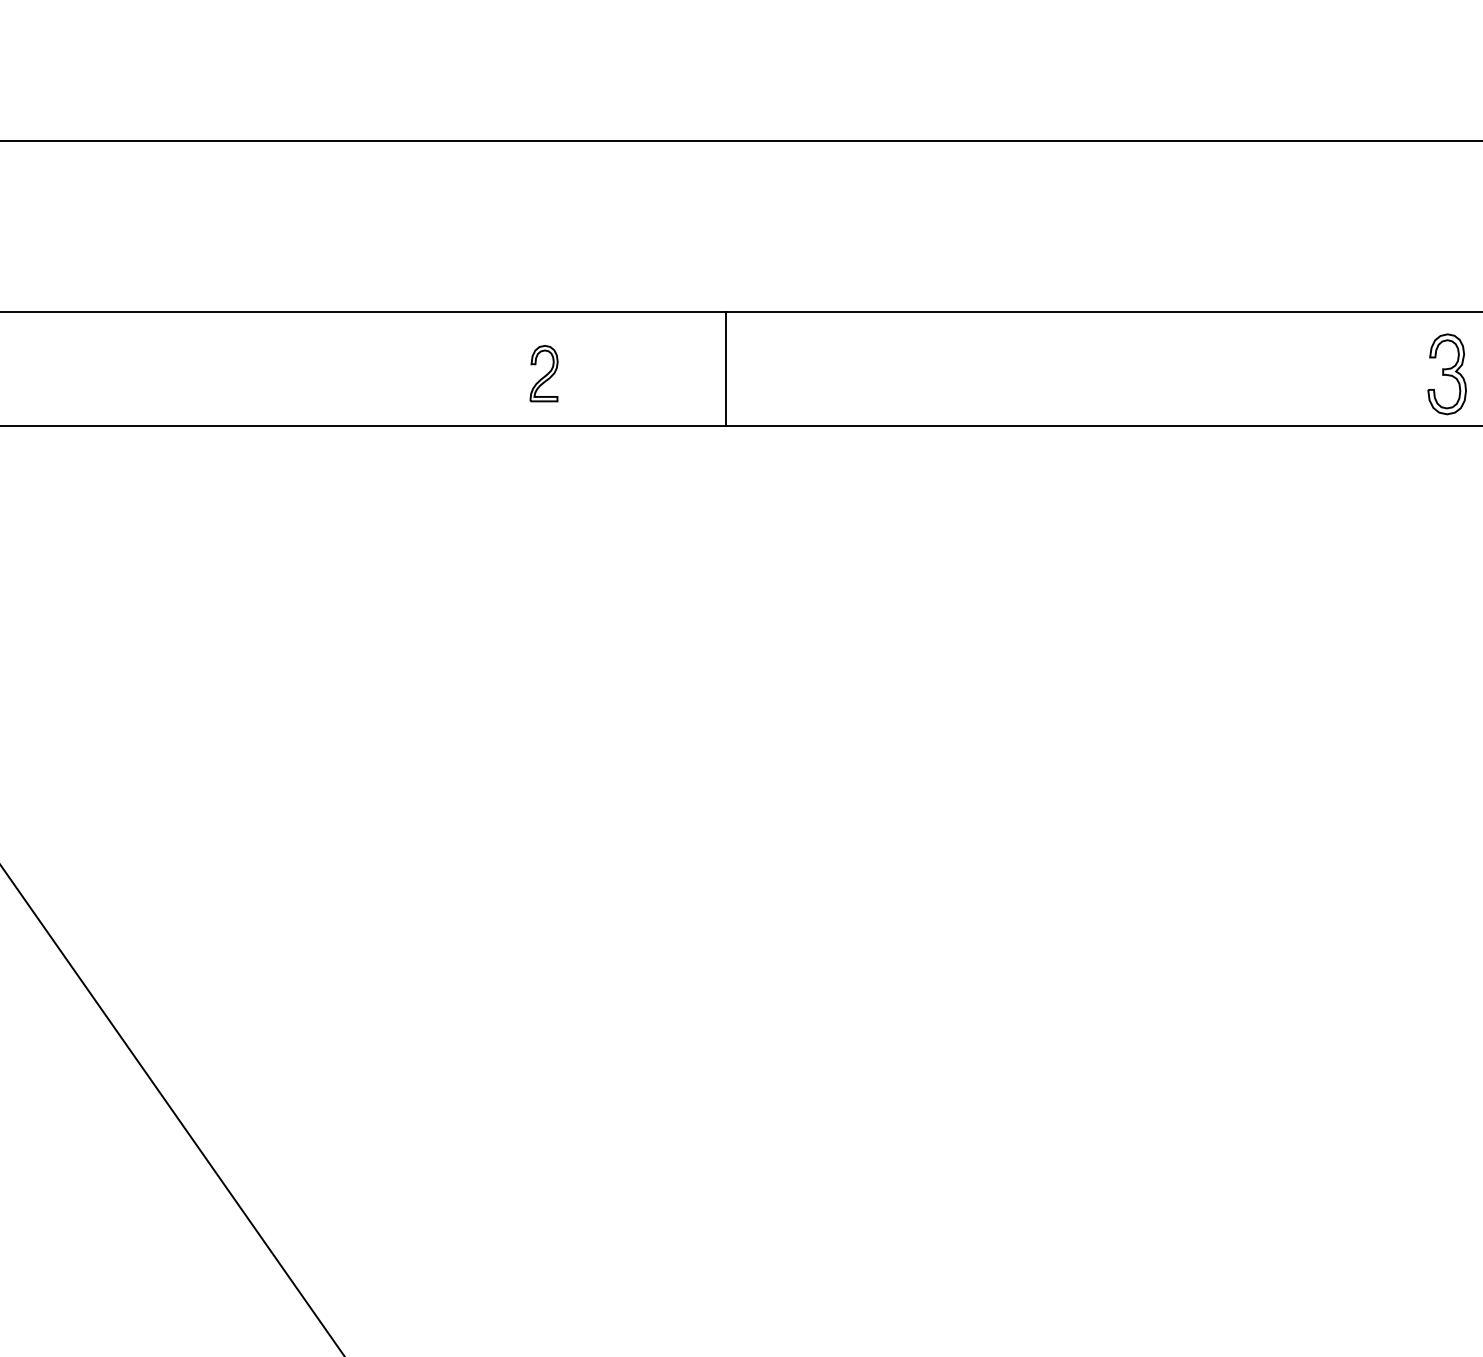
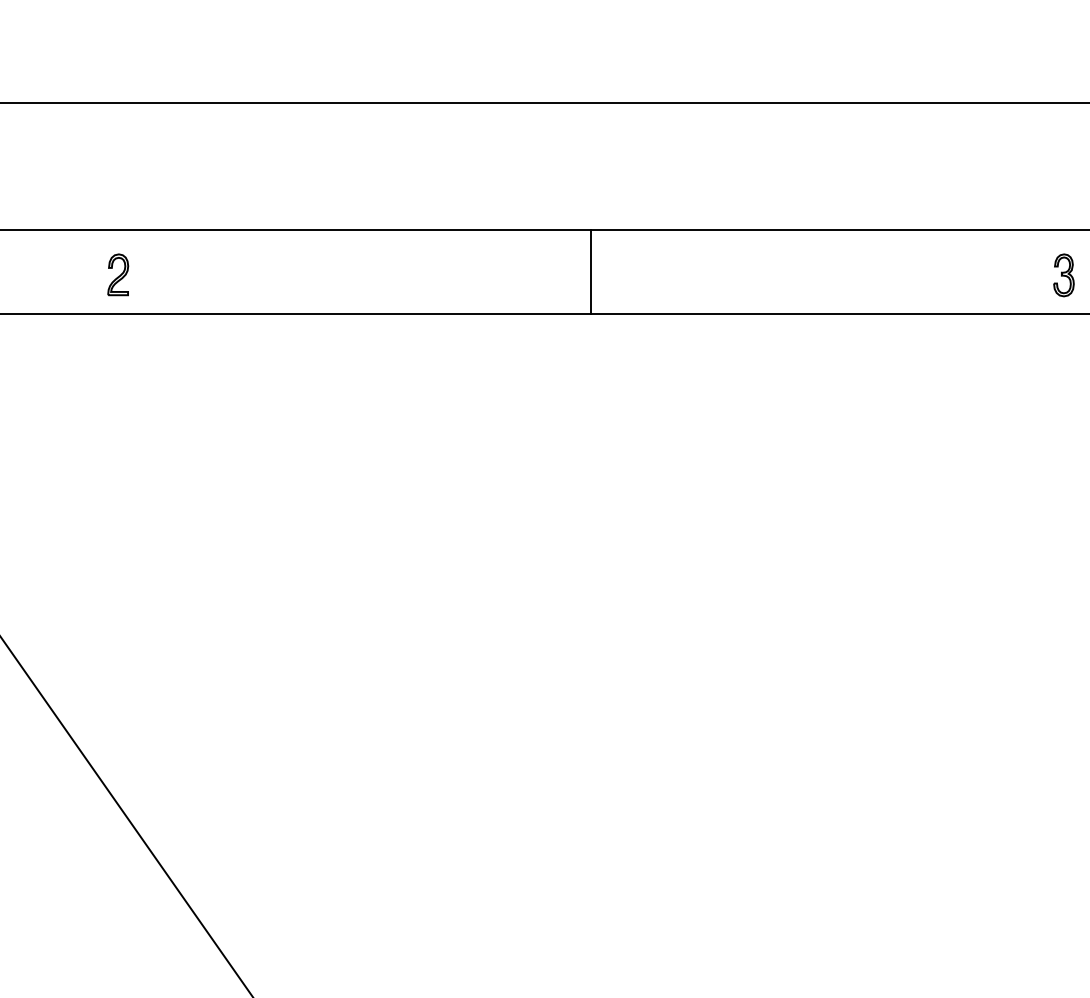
line: (726, 369) -> (591, 271), moved
part: (543, 373) -> (117, 274), moved
part: (1447, 374) -> (1064, 275), size x0.71

